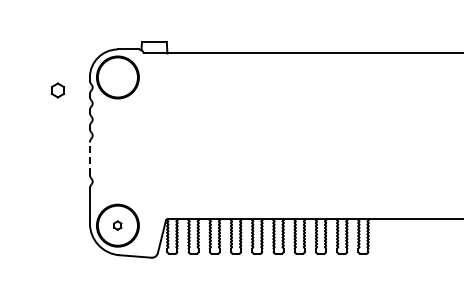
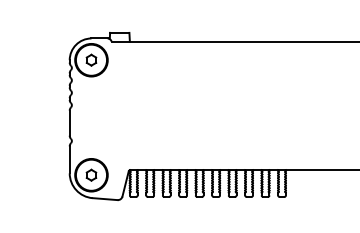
part: (57, 90) -> (91, 60), moved
line: (89, 158) -> (69, 123), dashed -> solid
part: (117, 225) -> (91, 175), size x1.67

